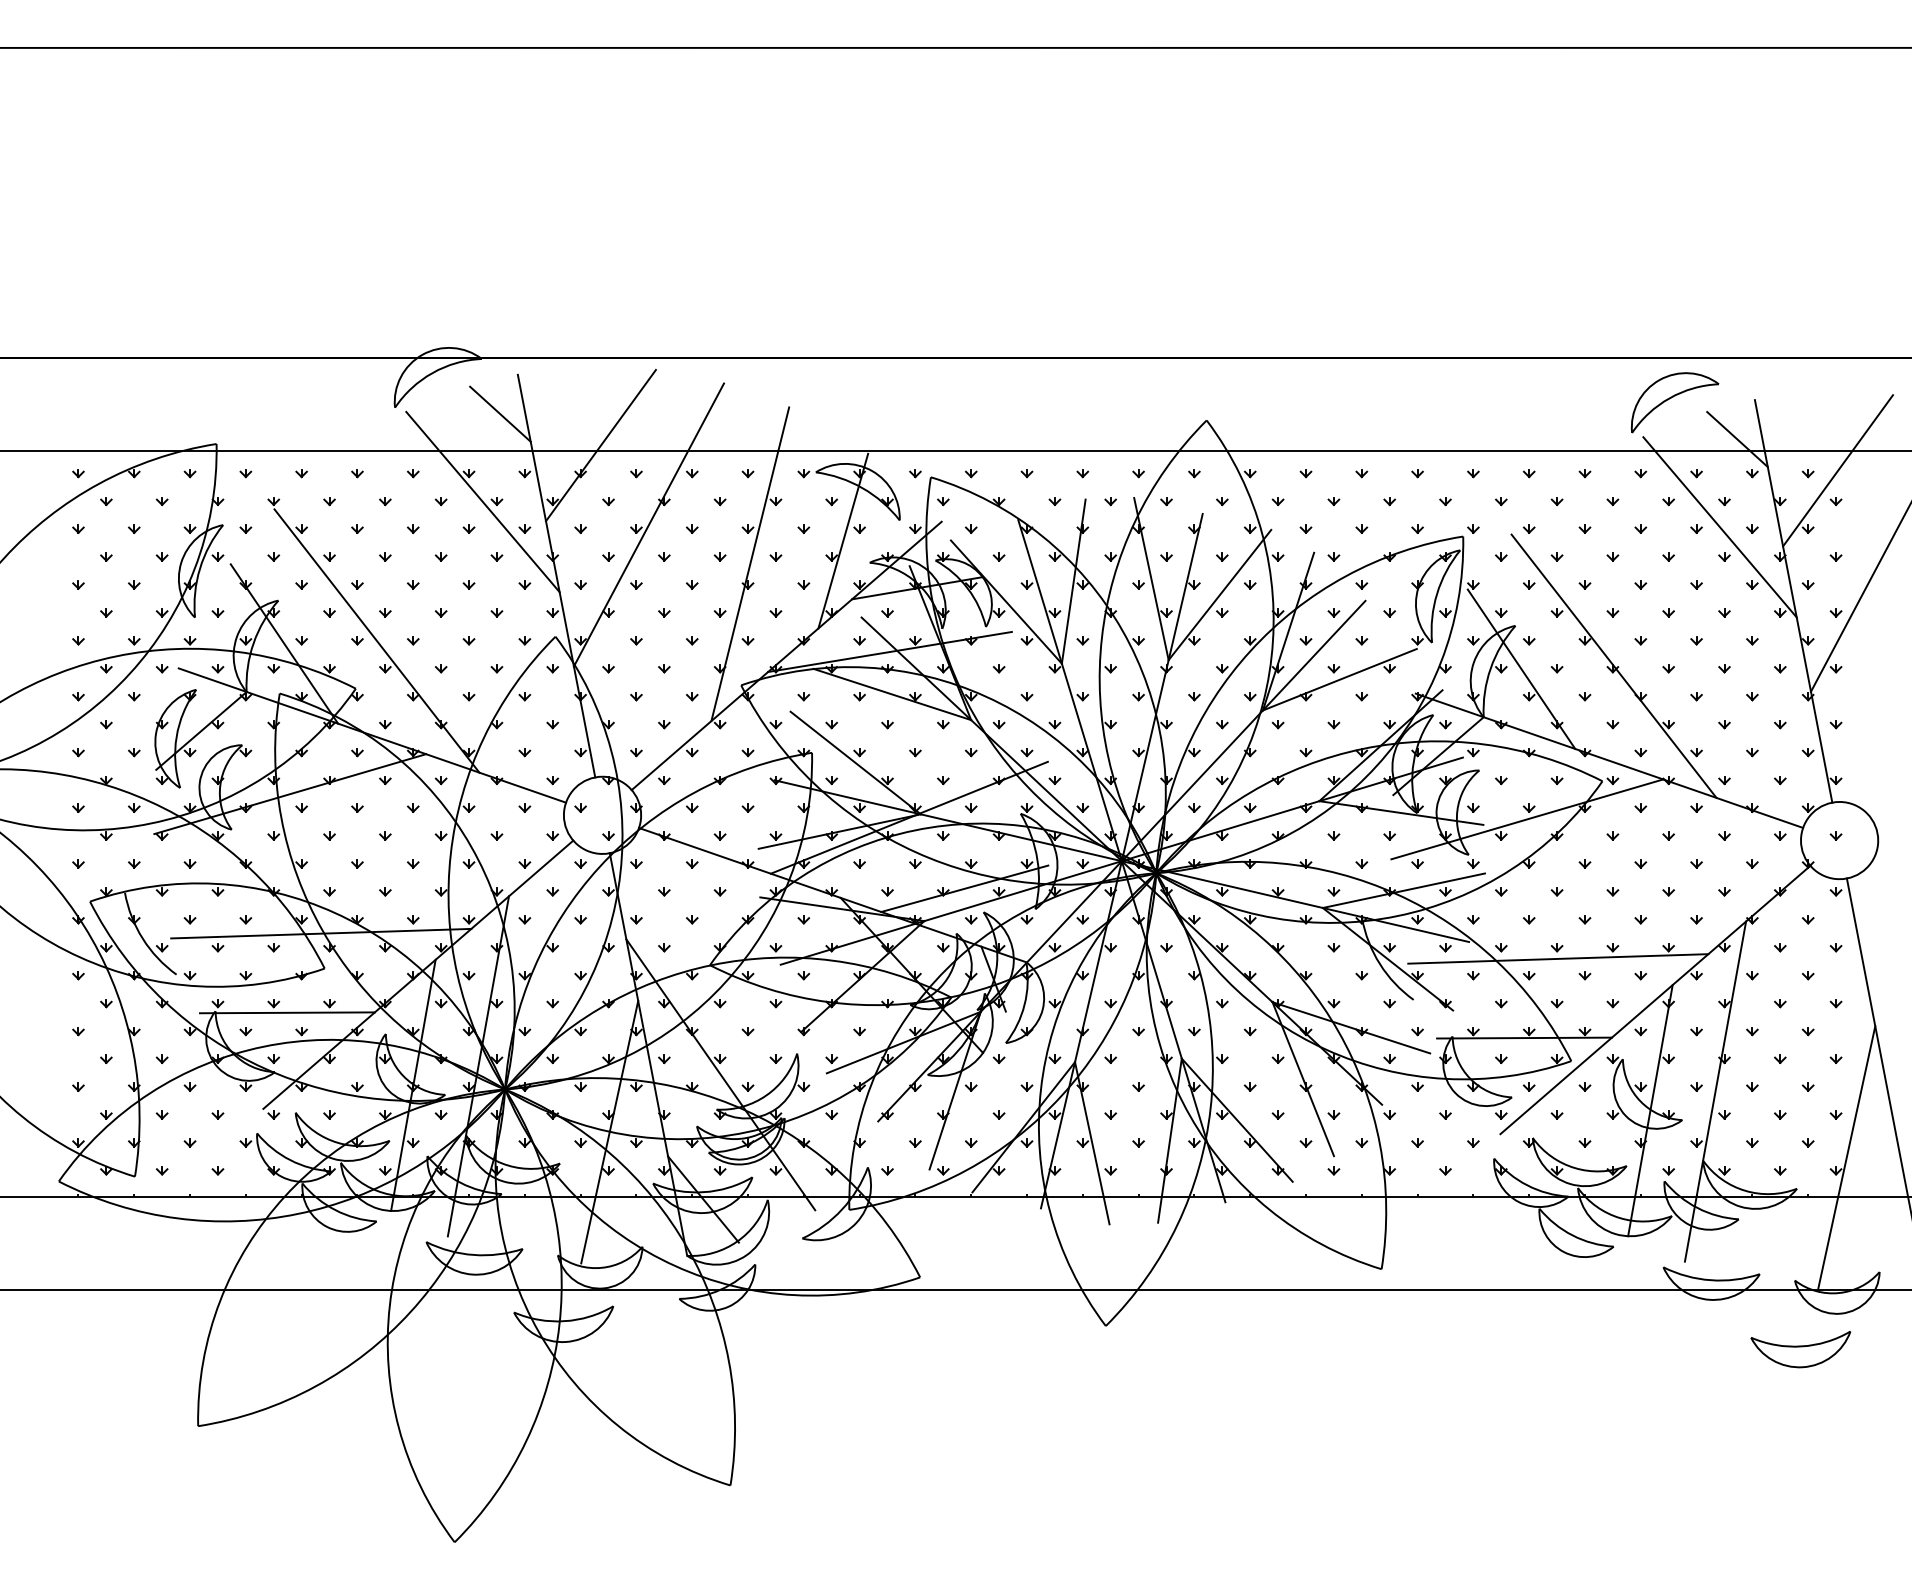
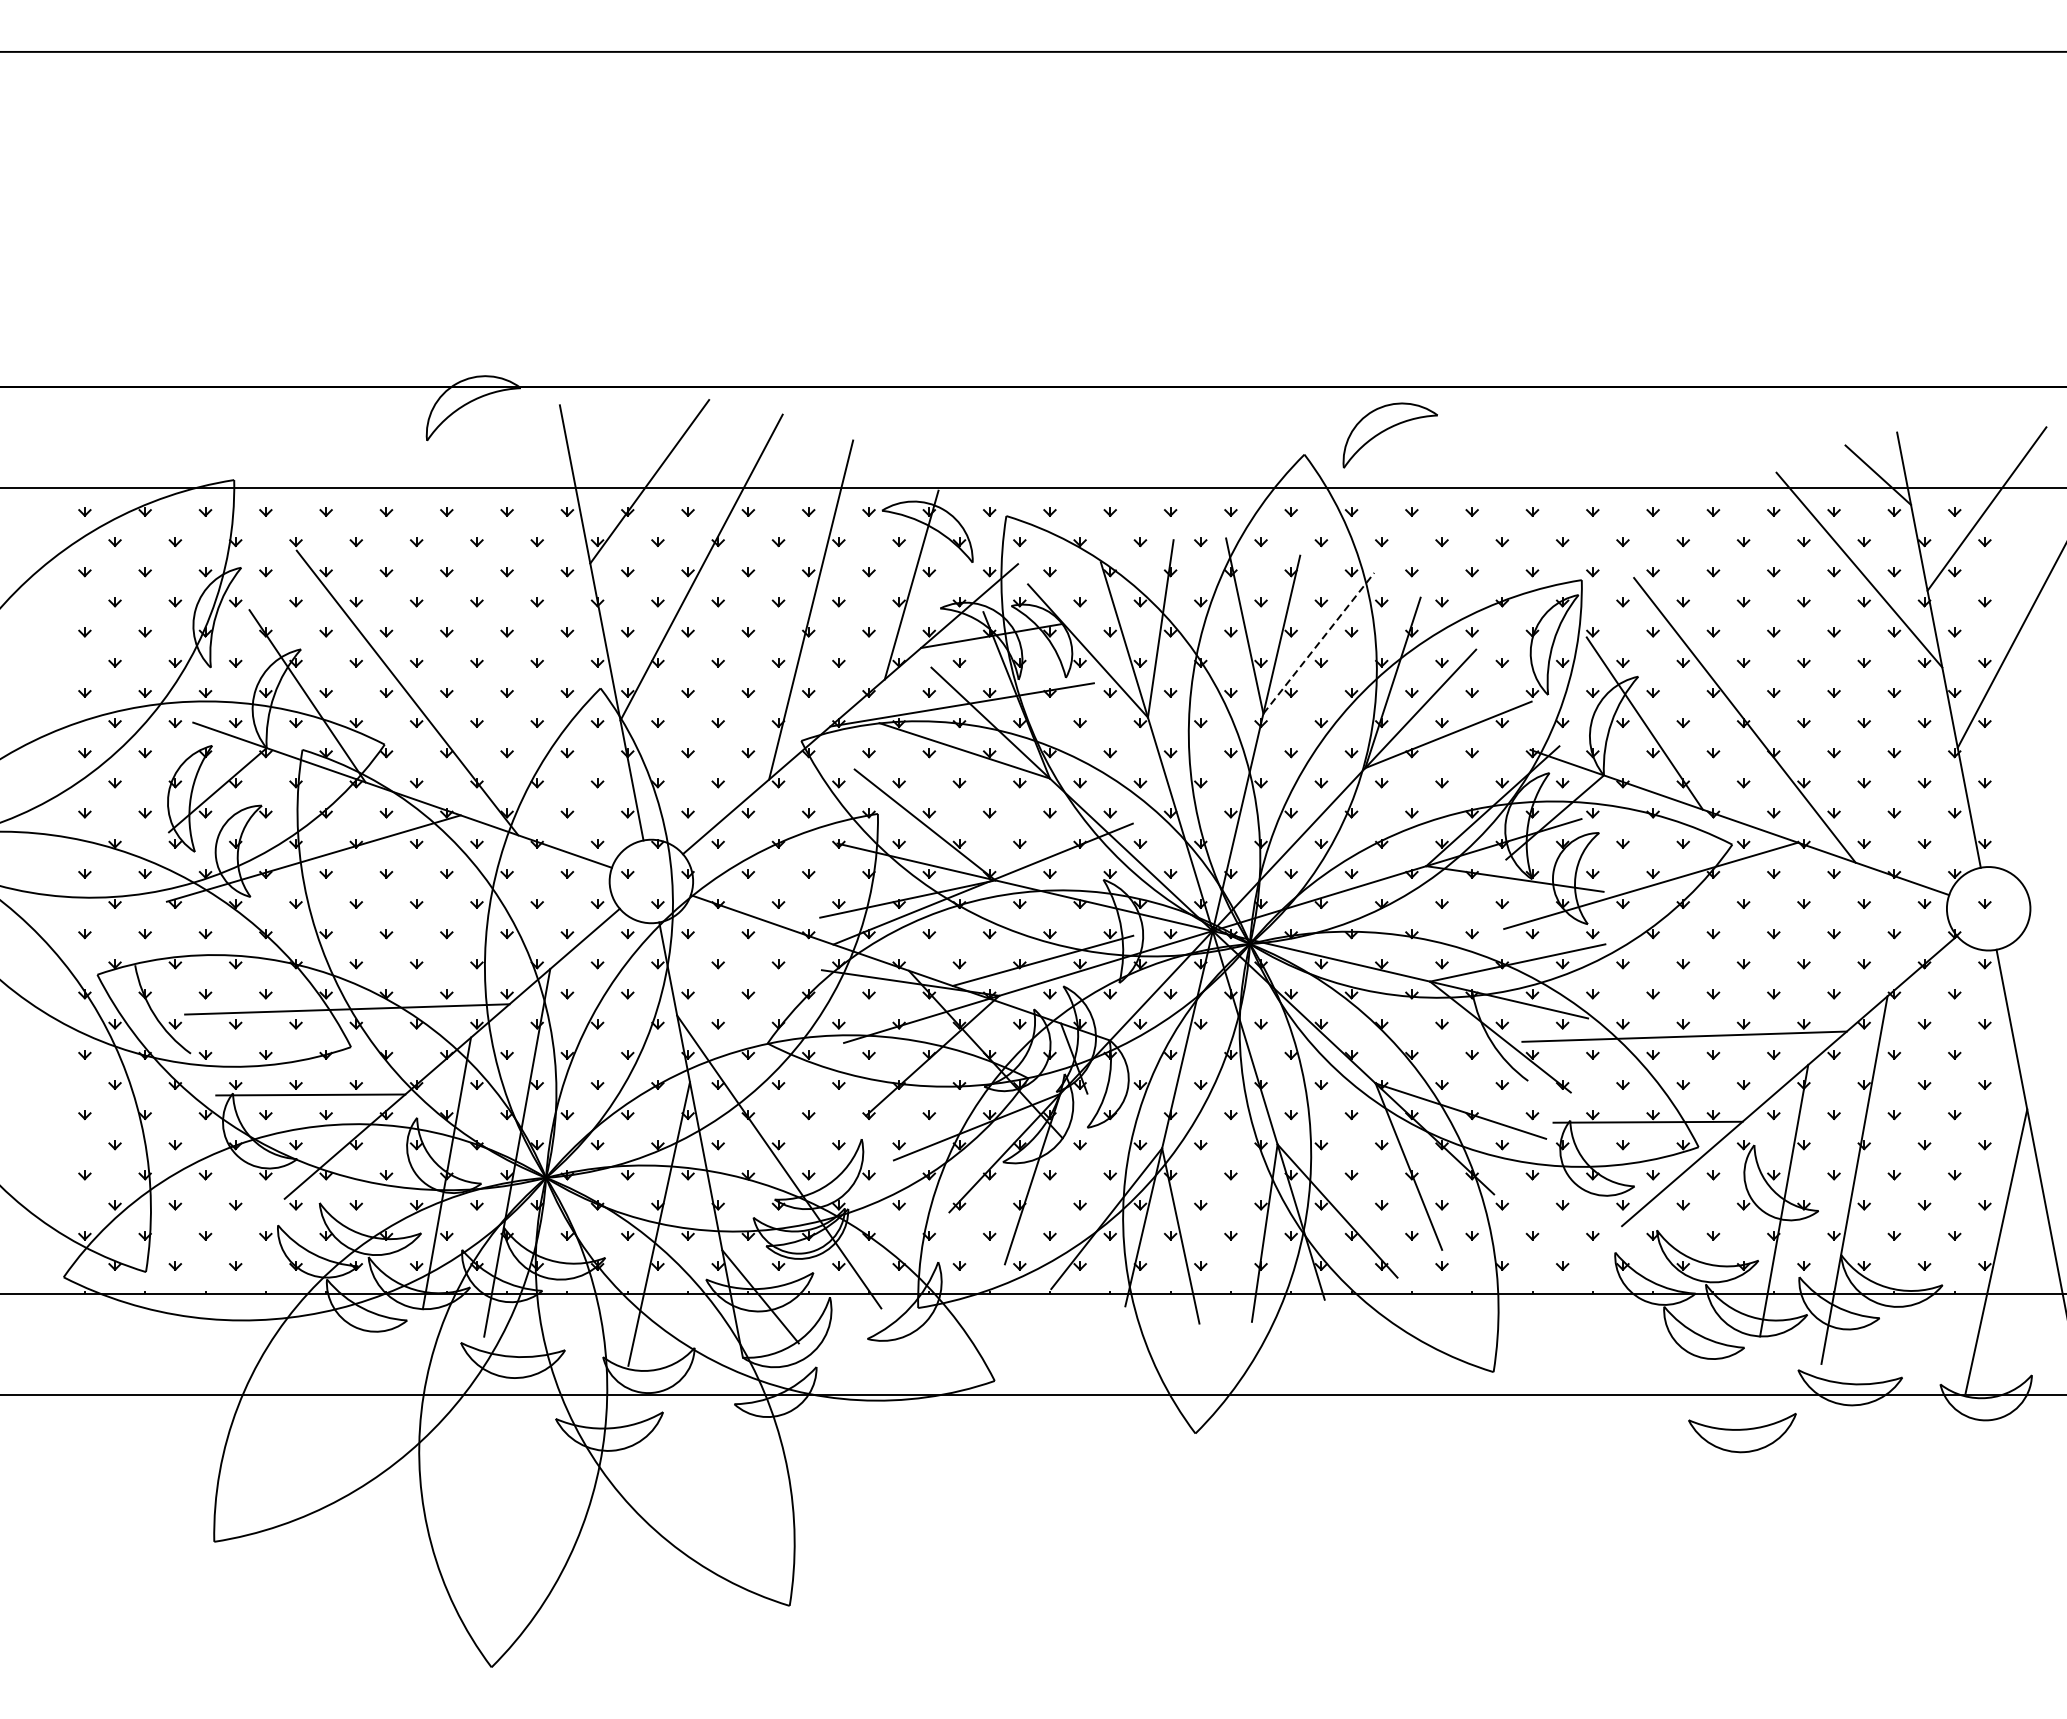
part: (1674, 402) -> (1389, 435), moved
line: (500, 413) -> (541, 447), removed
line: (482, 501) -> (521, 542), removed
line: (1219, 595) -> (1318, 643), solid -> dashed
part: (1800, 1349) -> (1742, 1432), moved

